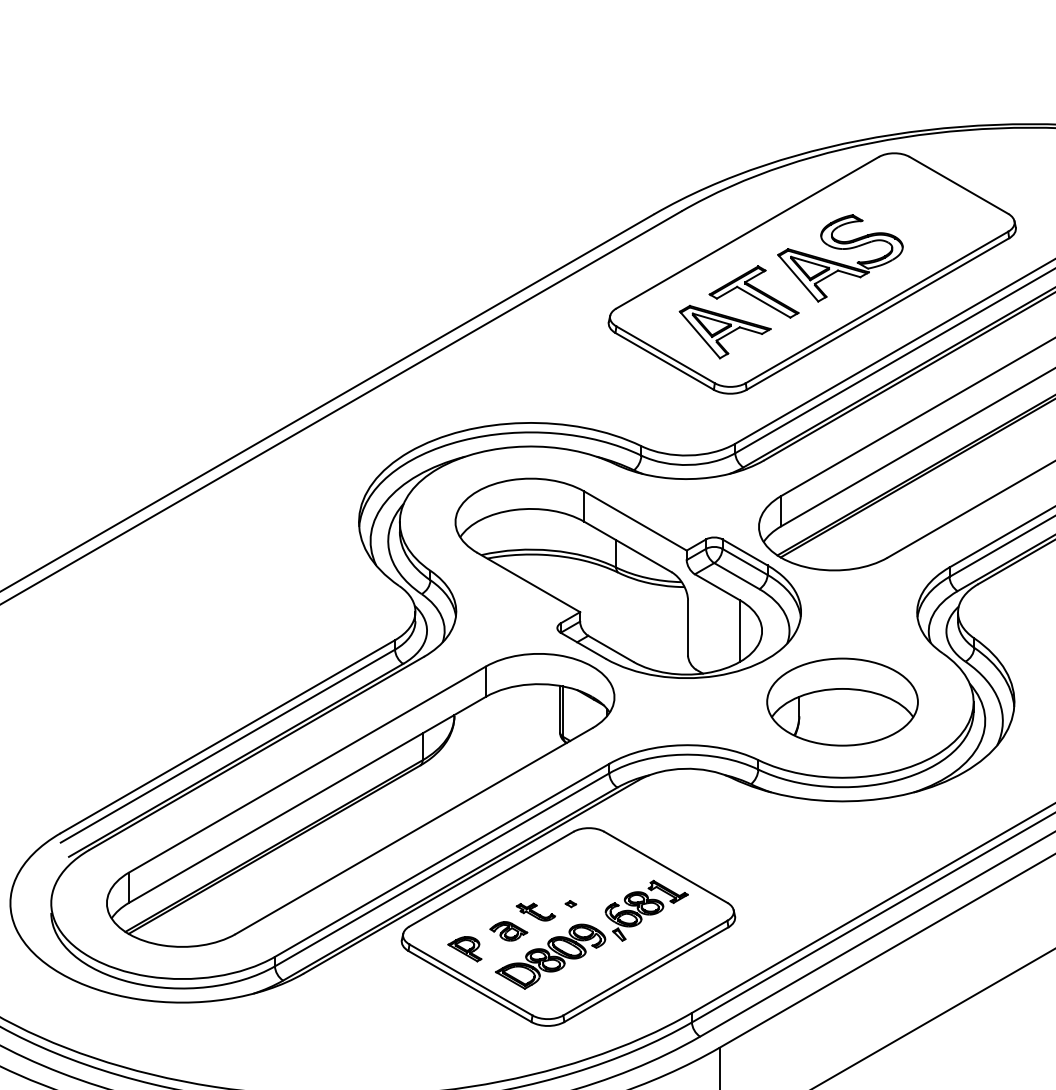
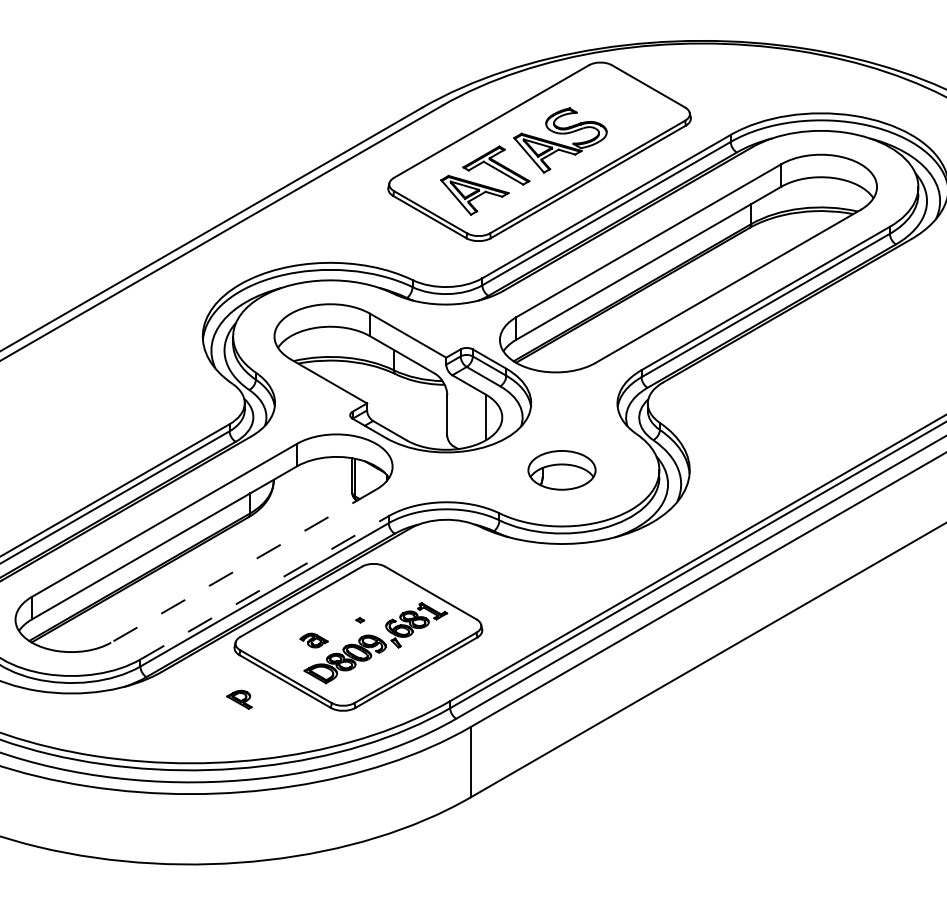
part: (841, 702) -> (561, 470), size x0.6
line: (413, 831) -> (243, 566), solid -> dashed
line: (443, 859) -> (265, 587), solid -> dashed
part: (536, 912) -> (334, 626), removed
part: (464, 948) -> (239, 699), moved

